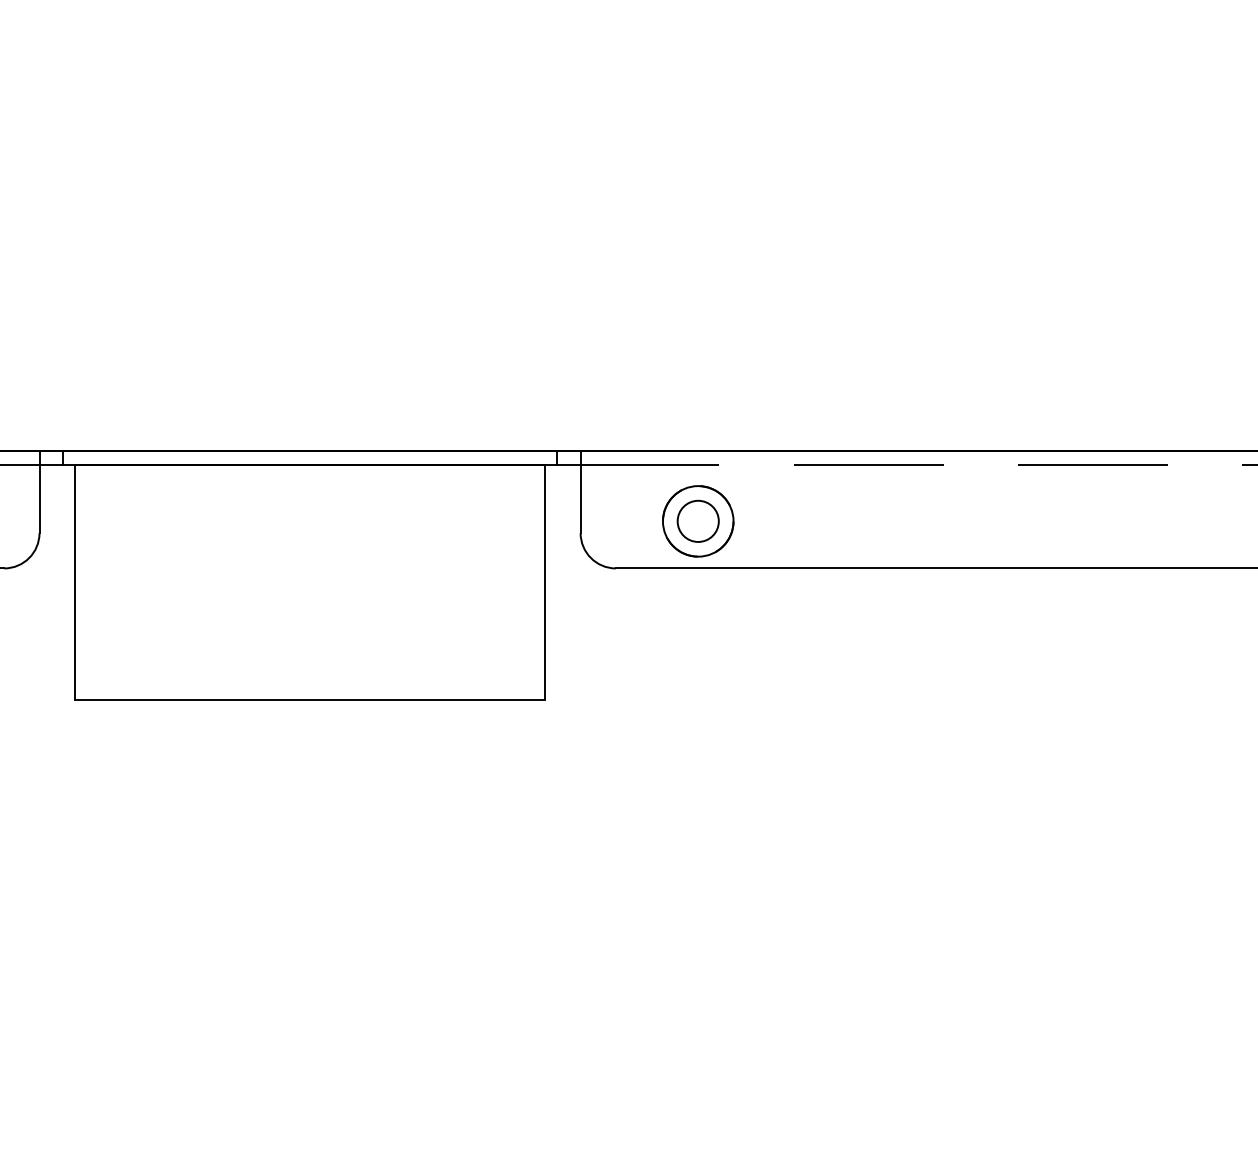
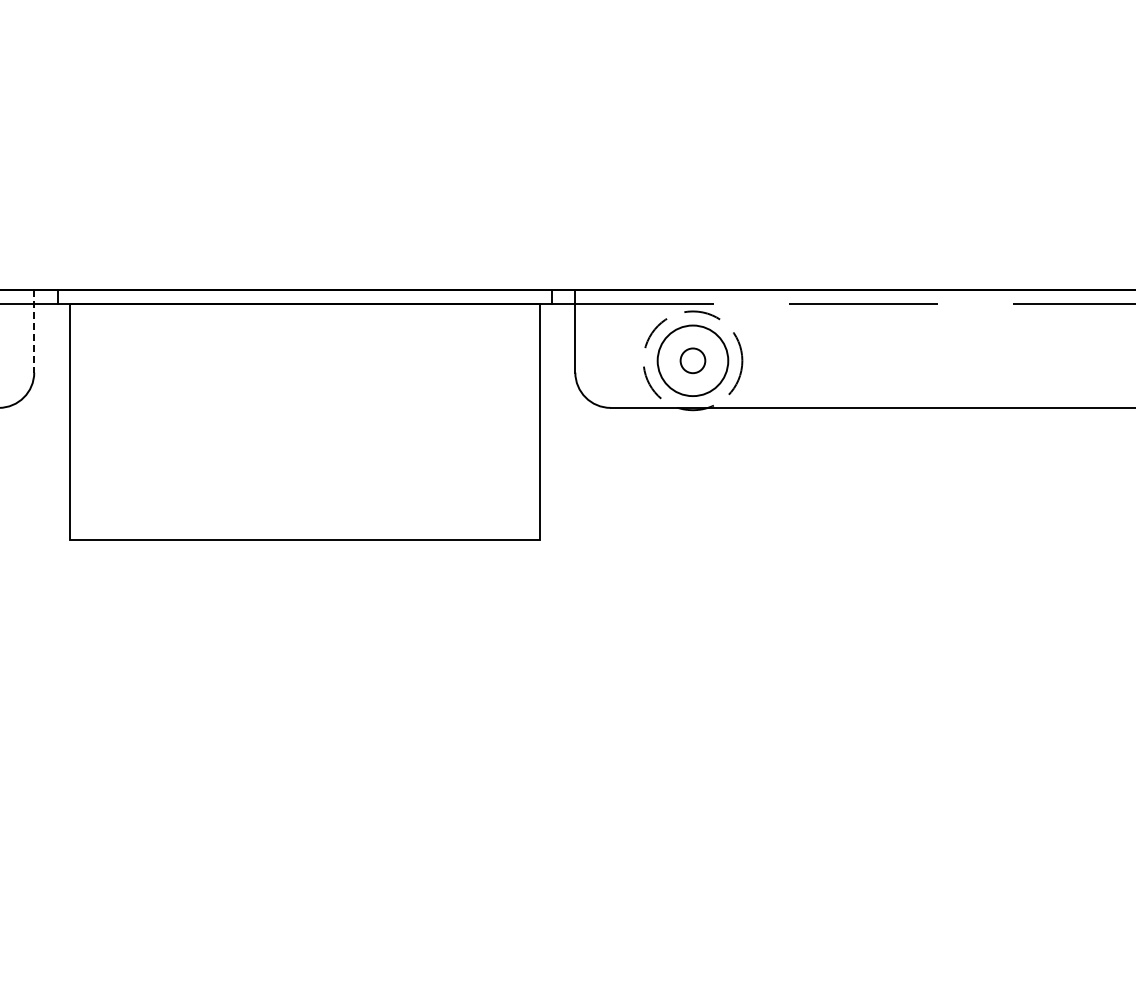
line: (39, 492) -> (34, 331), solid -> dashed
circle: (697, 520) -> (692, 359), size x0.6
circle: (697, 521) -> (692, 360), size x1.4

